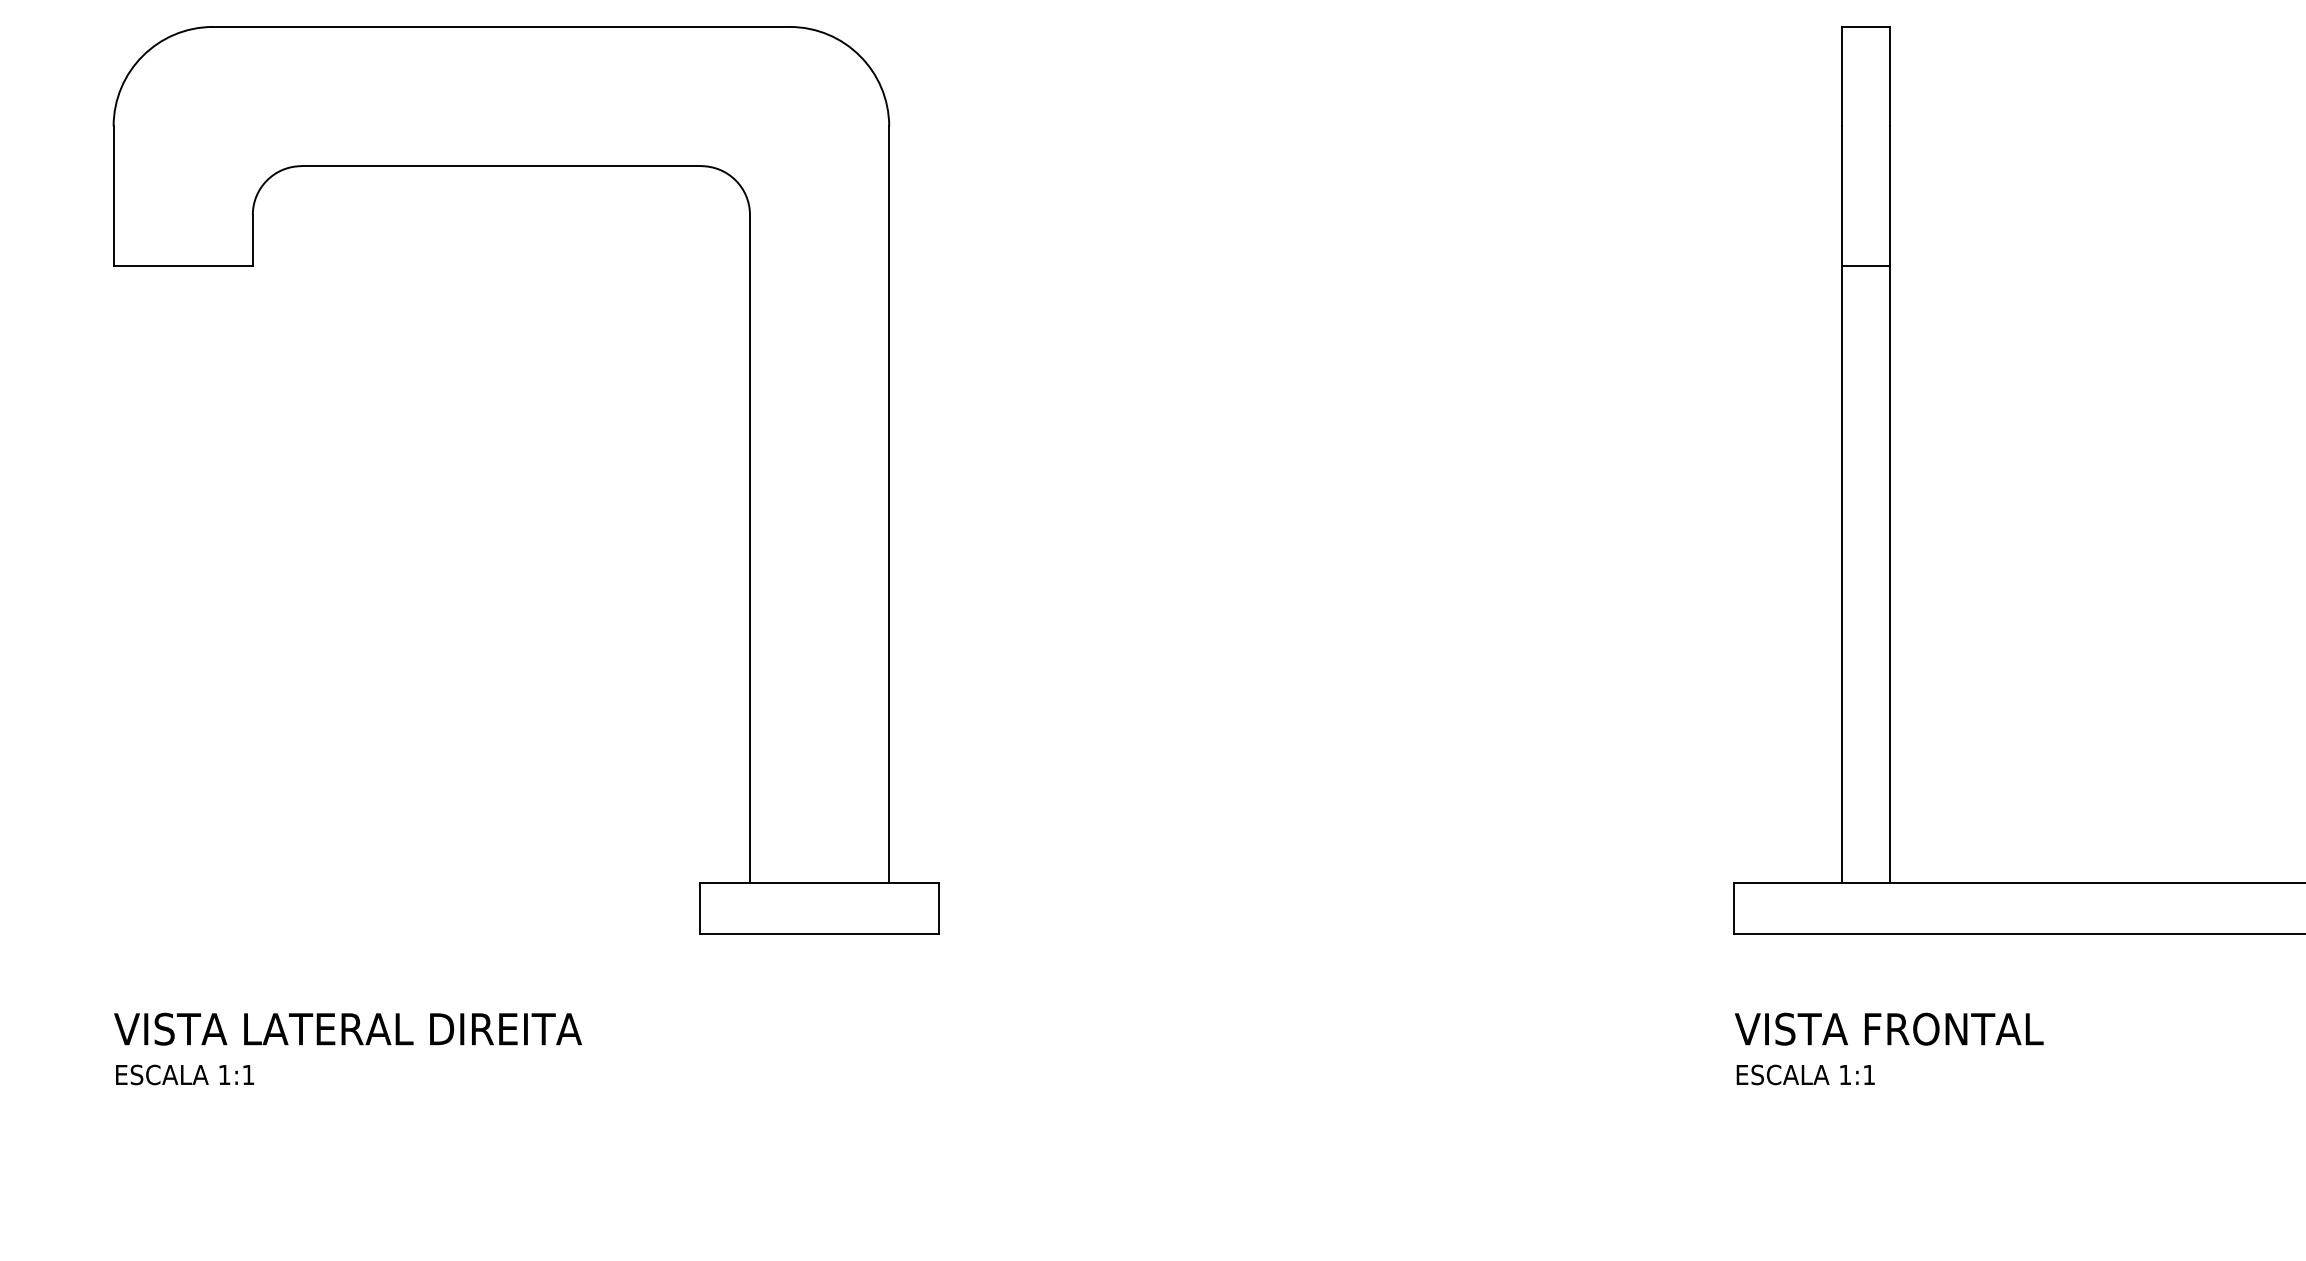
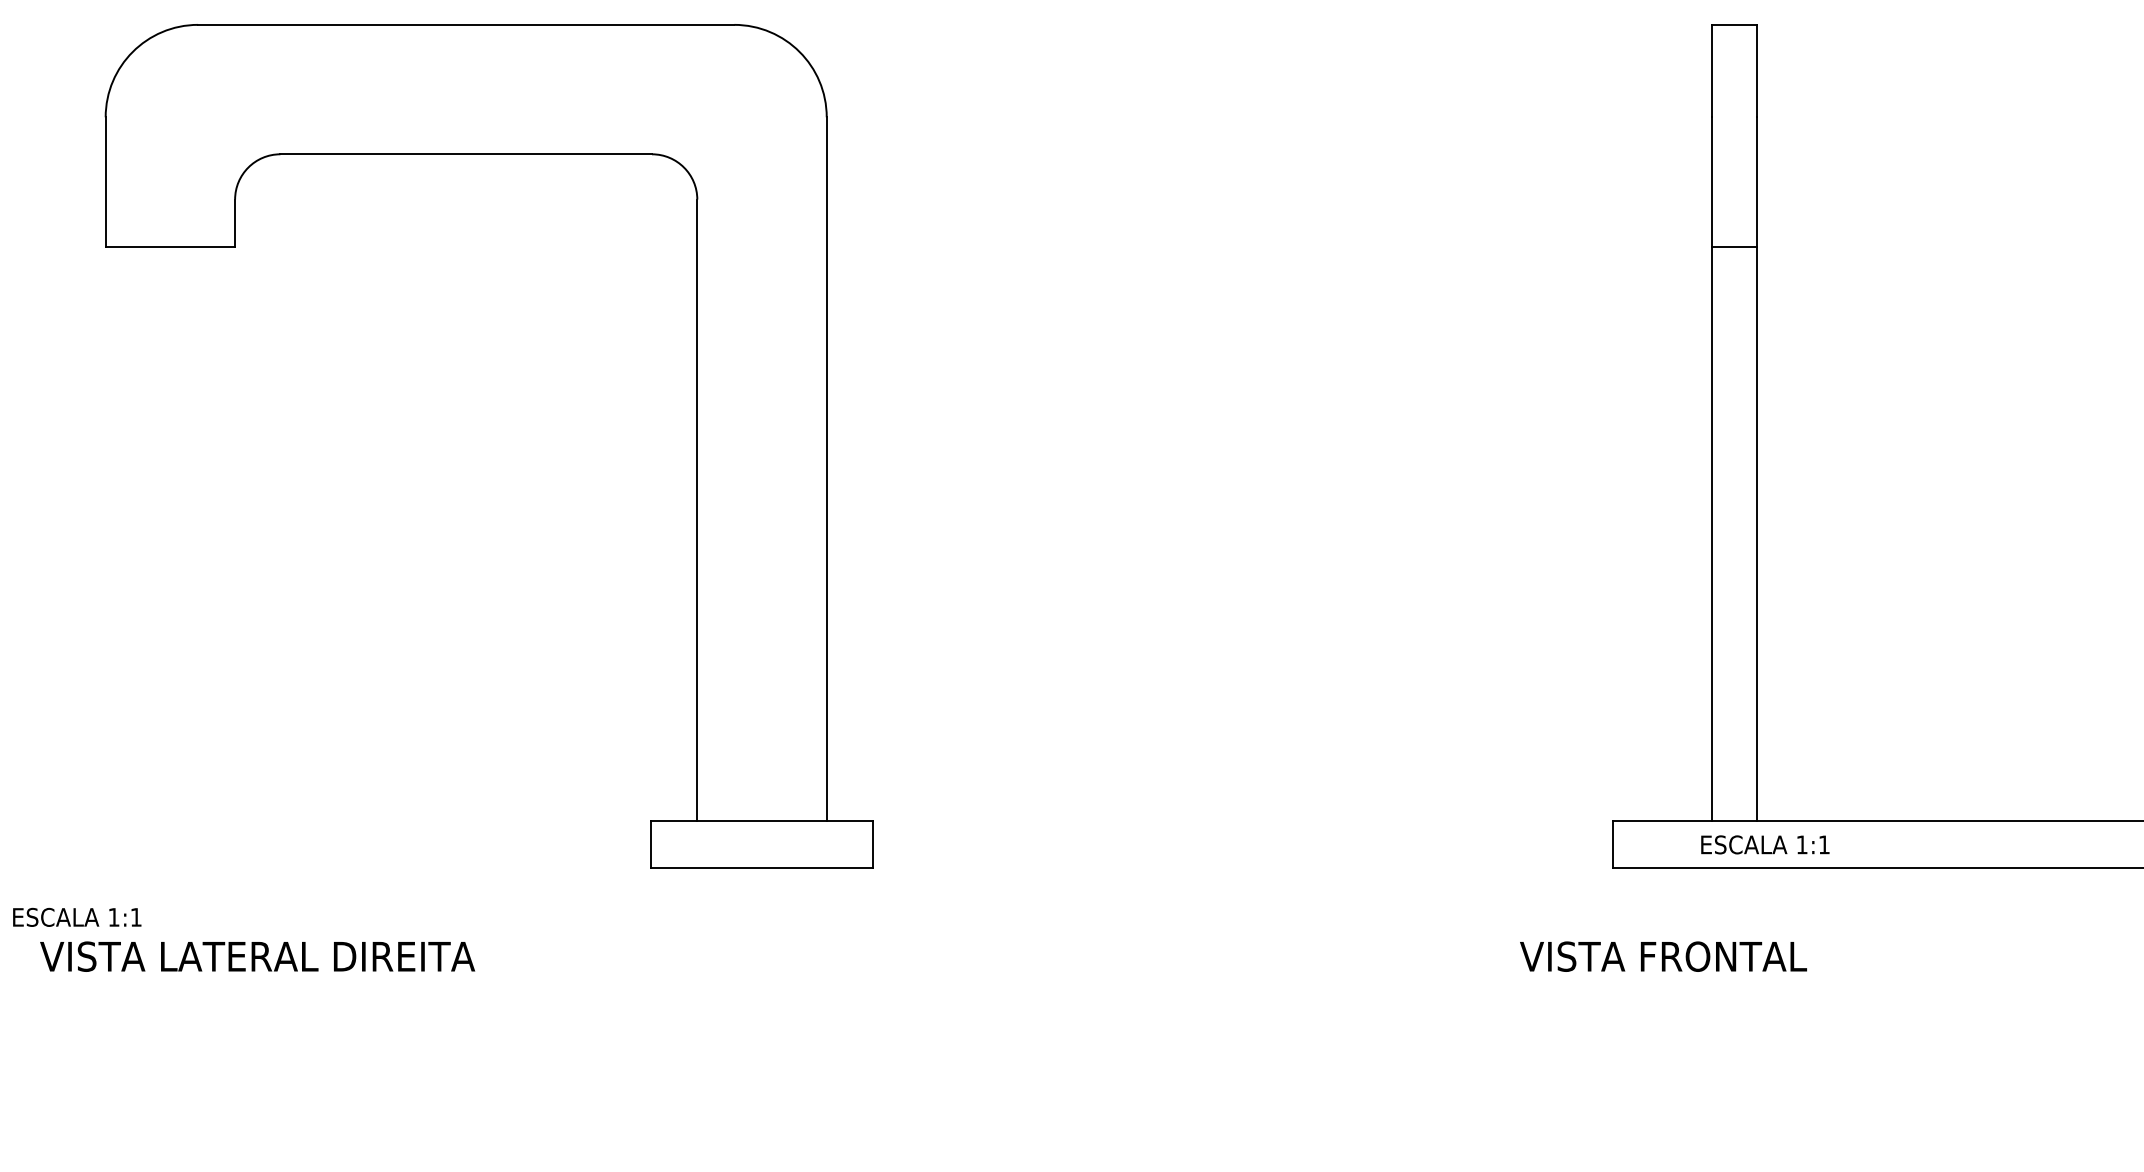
text: (347, 1028) -> (257, 956), moved
text: (1888, 1028) -> (1662, 956), moved
text: (185, 1074) -> (77, 916), moved
text: (1805, 1074) -> (1765, 844), moved

